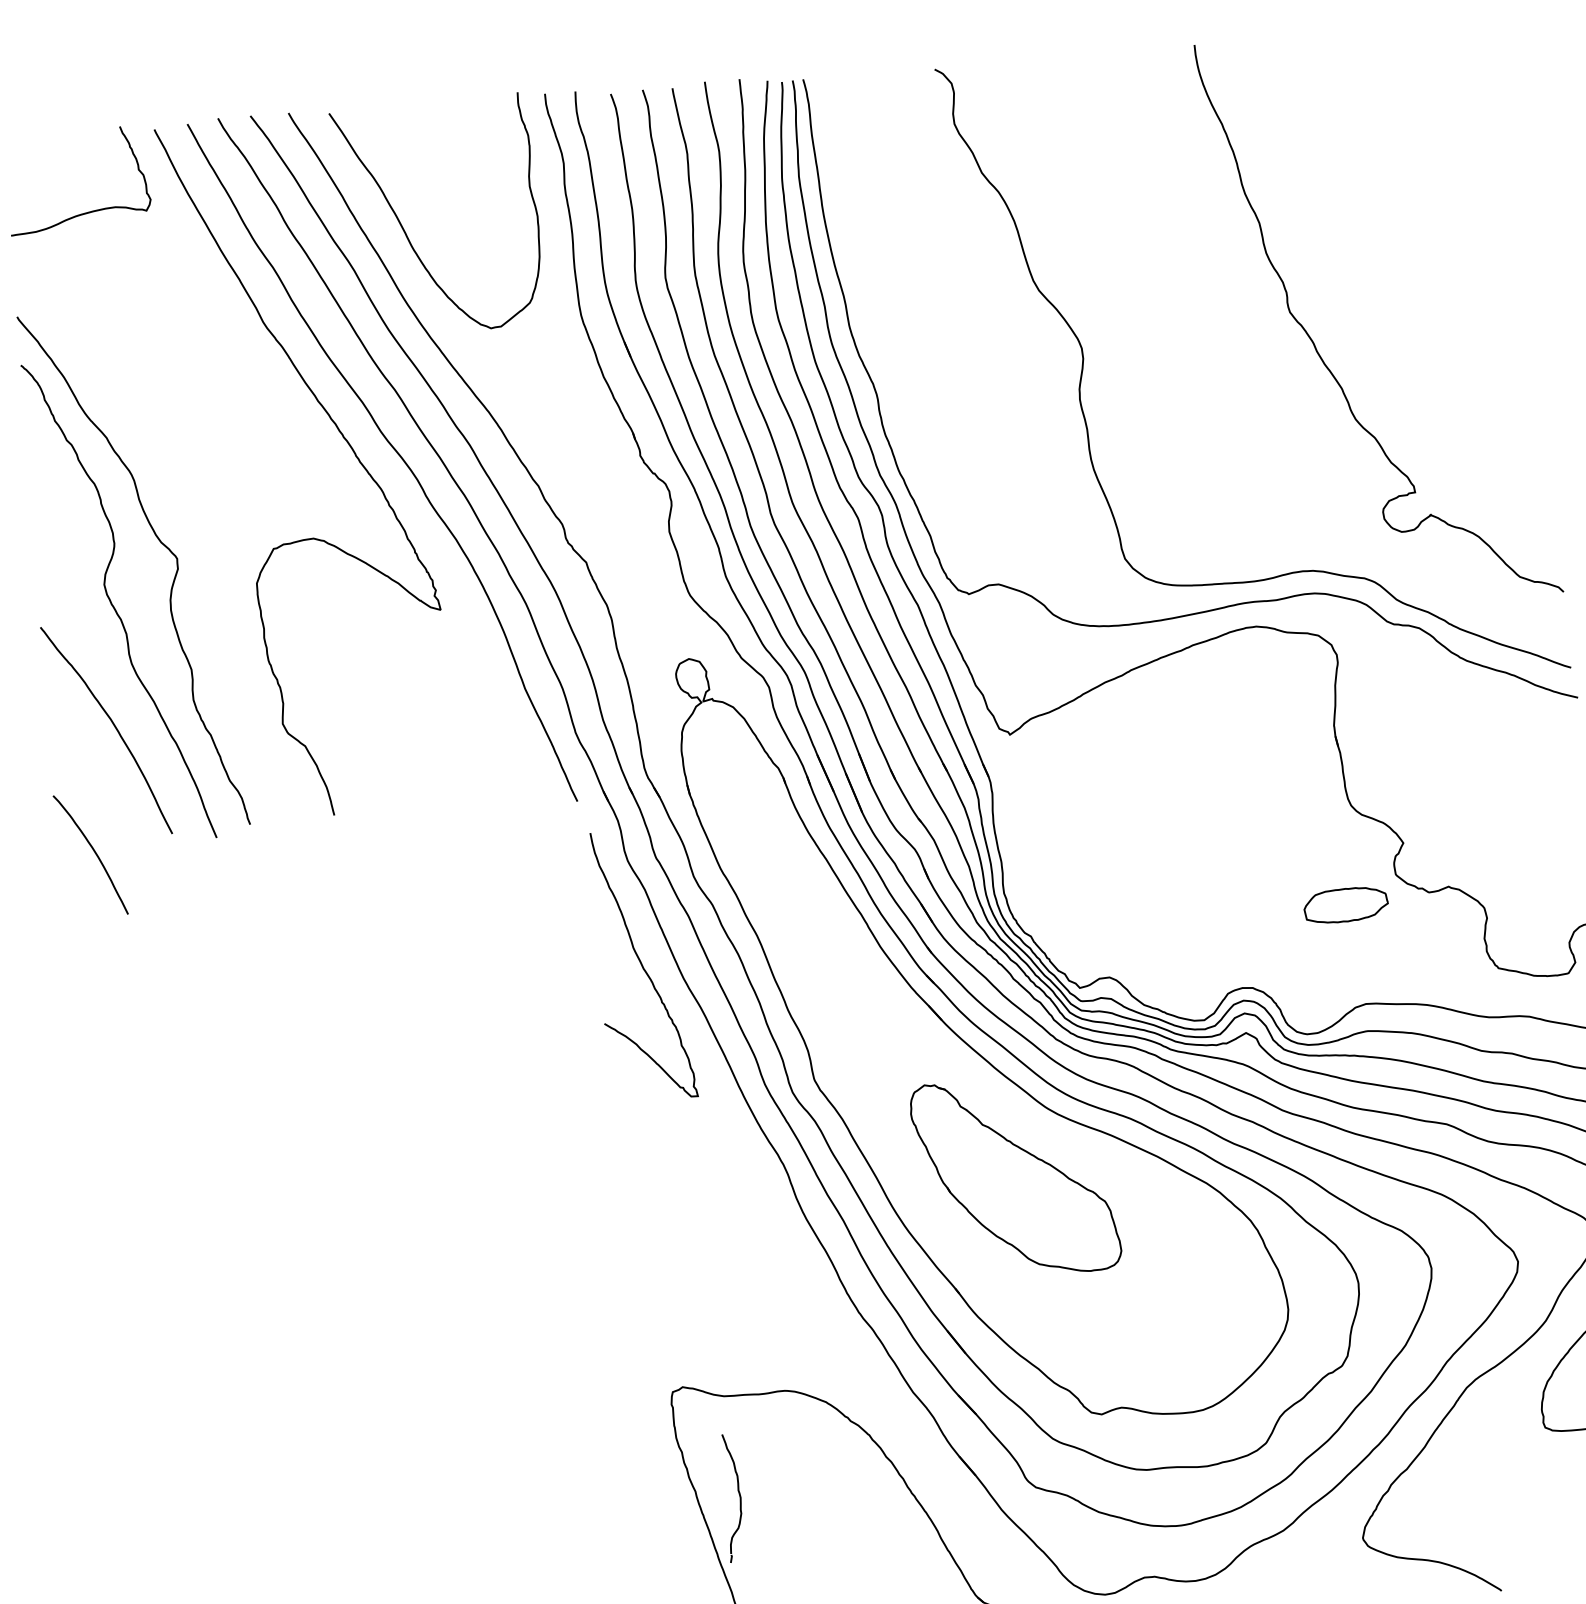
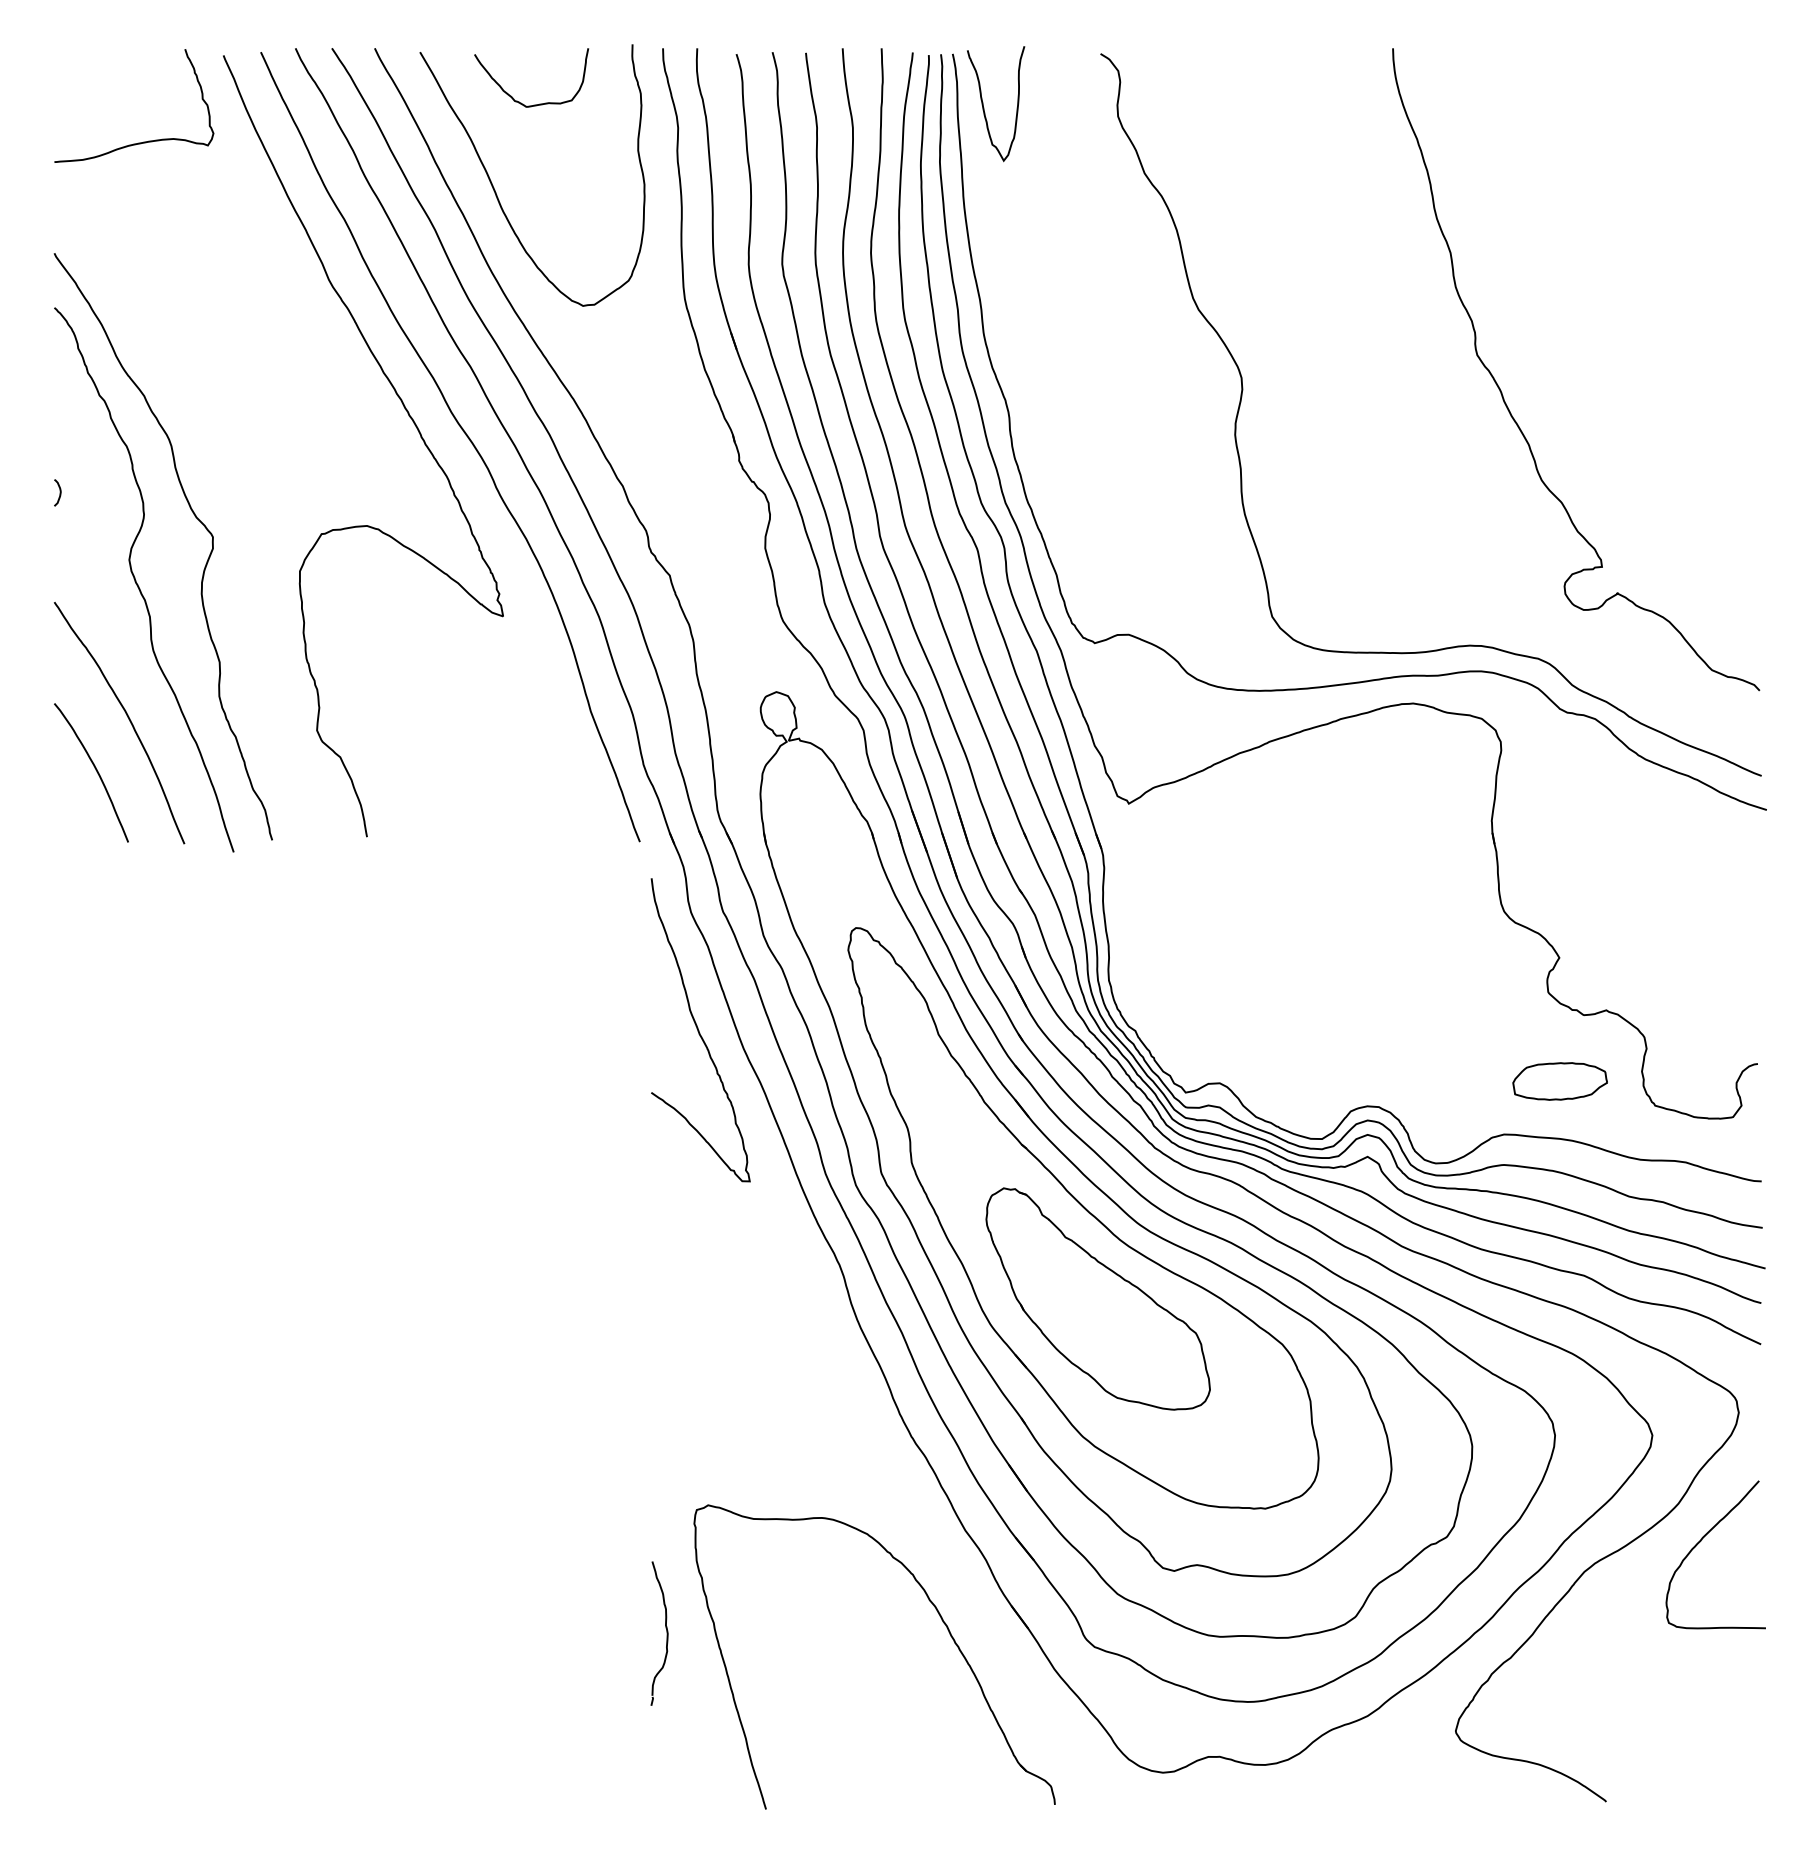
curve: (834, 124) -> (984, 107), added
curve: (420, 150) -> (519, 101), added
curve: (37, 529) -> (59, 492), added
curve: (94, 852) -> (95, 770), moved
part: (1345, 905) -> (1559, 1081), moved
part: (997, 1106) -> (1083, 1218), added
part: (739, 1497) -> (666, 1633), moved

